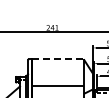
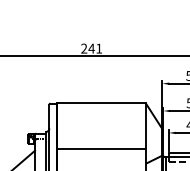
line: (58, 59) -> (101, 103), dashed -> solid

